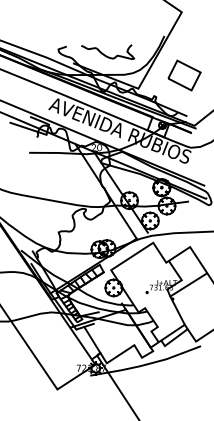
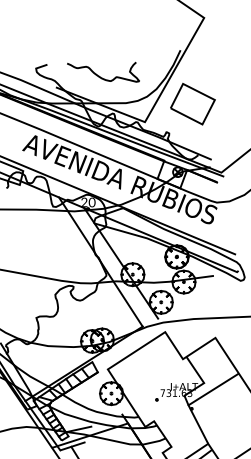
part: (184, 75) -> (192, 104), moved

